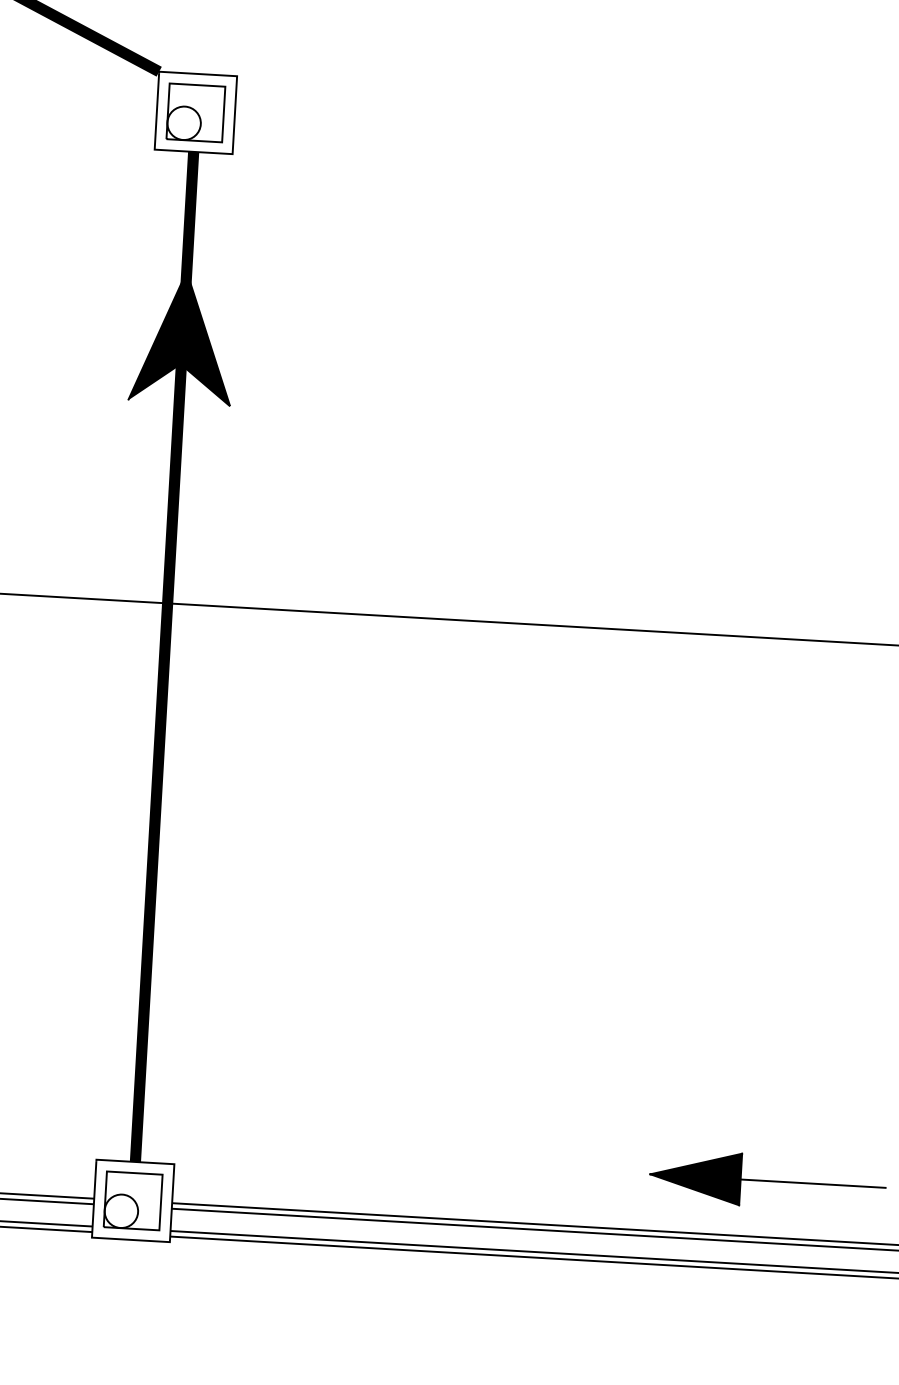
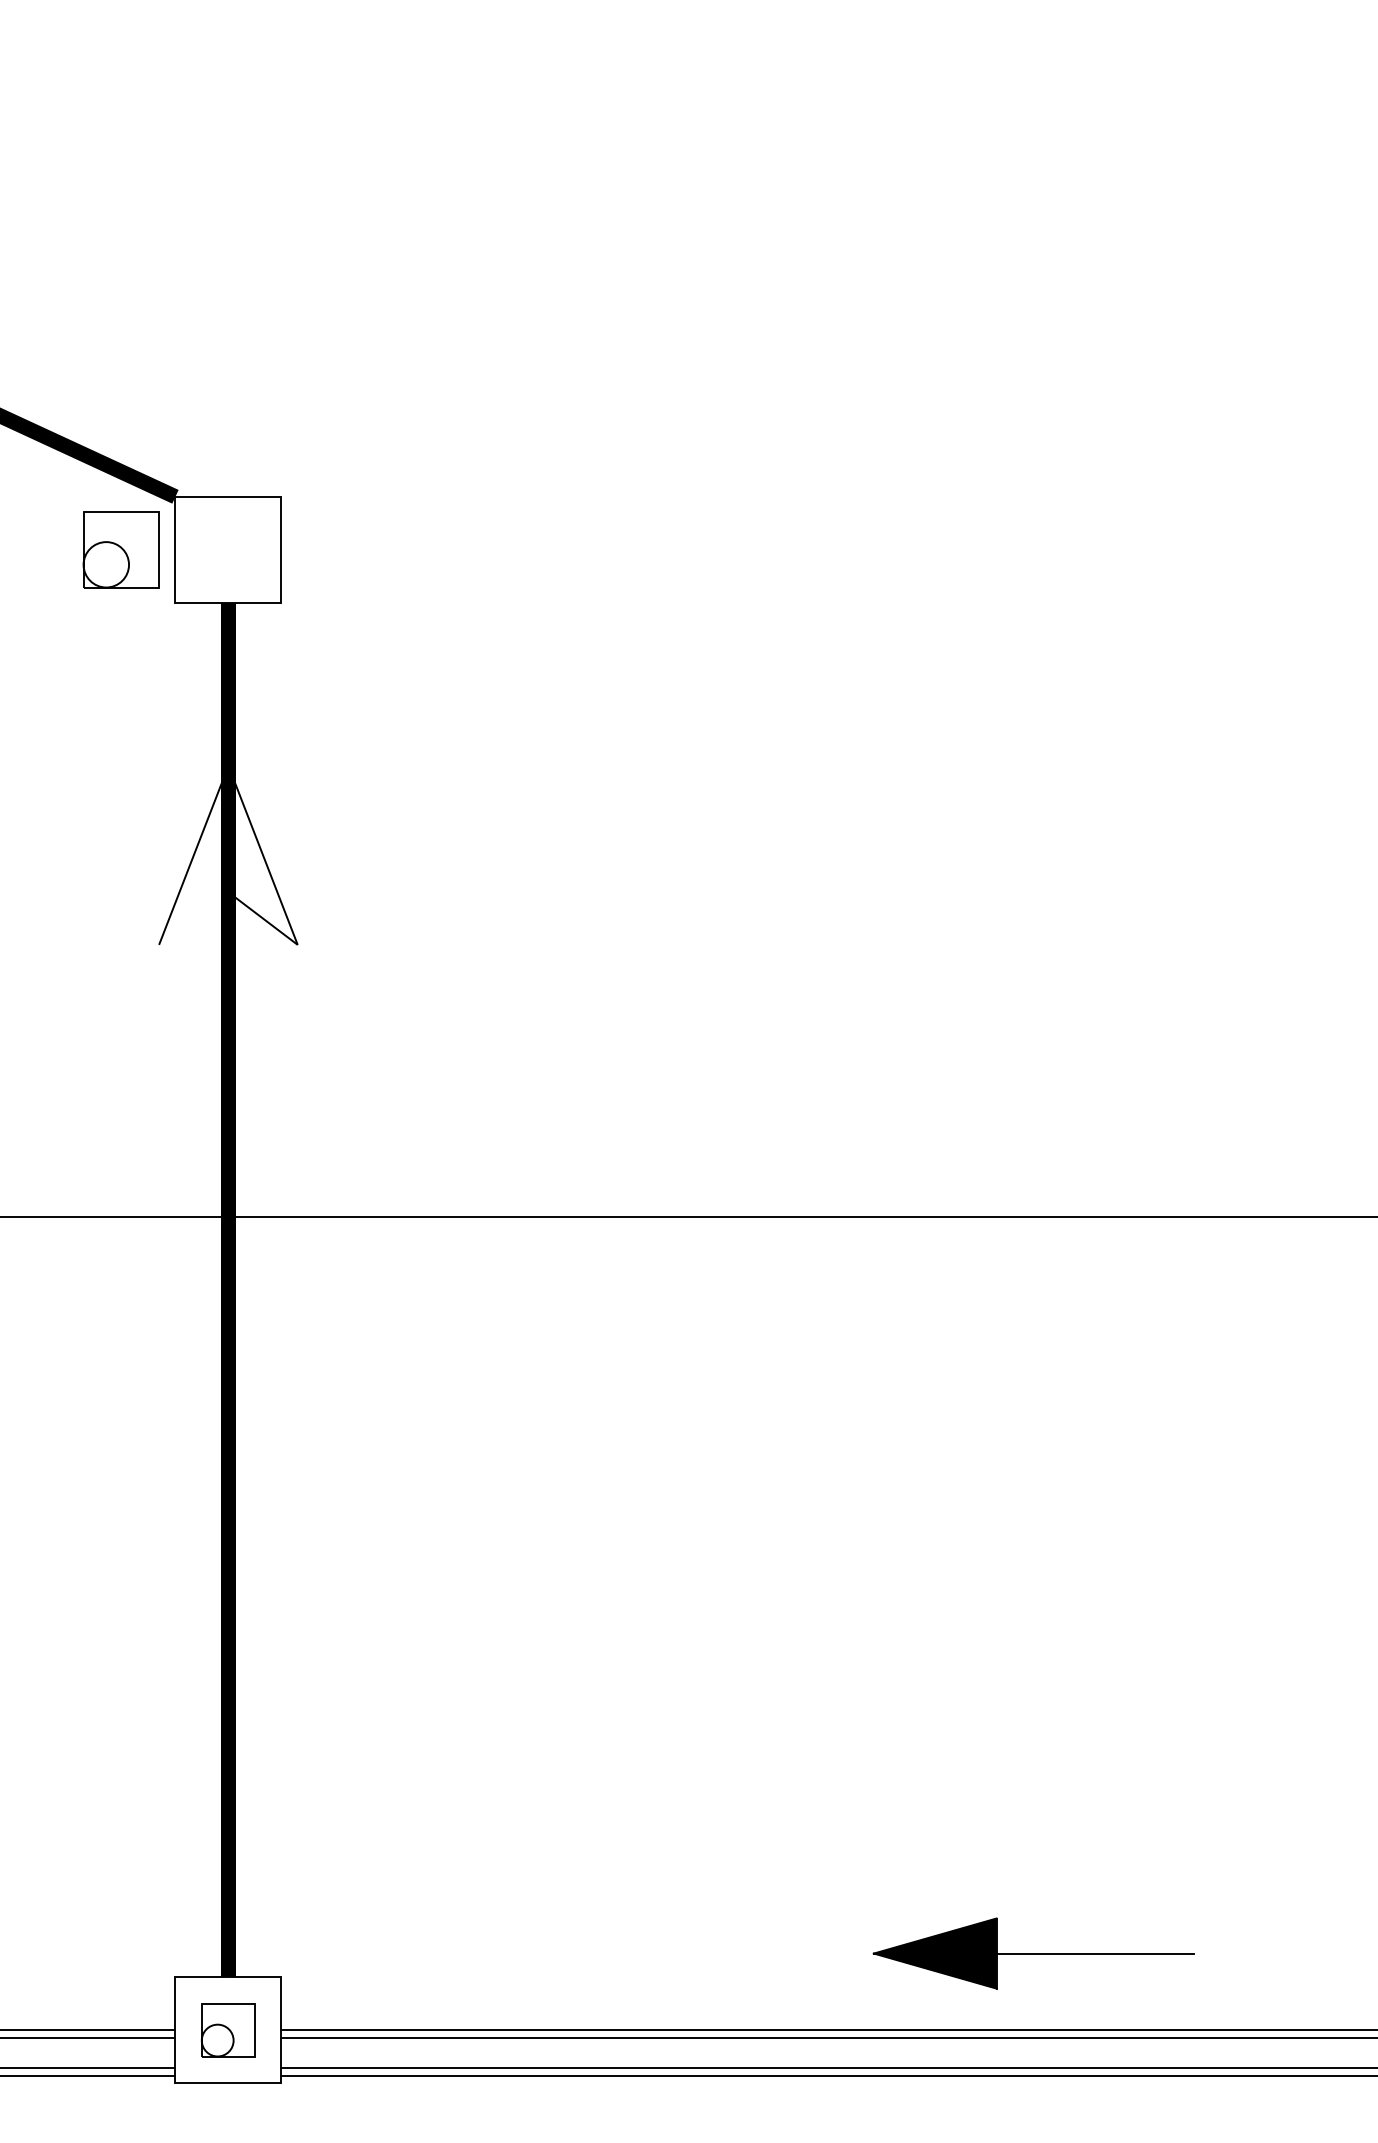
part: (195, 112) -> (120, 549), moved
fill: (183, 336) -> (228, 854), removed
part: (767, 1181) -> (1033, 1953), moved
part: (132, 1200) -> (227, 2029), size x0.7

